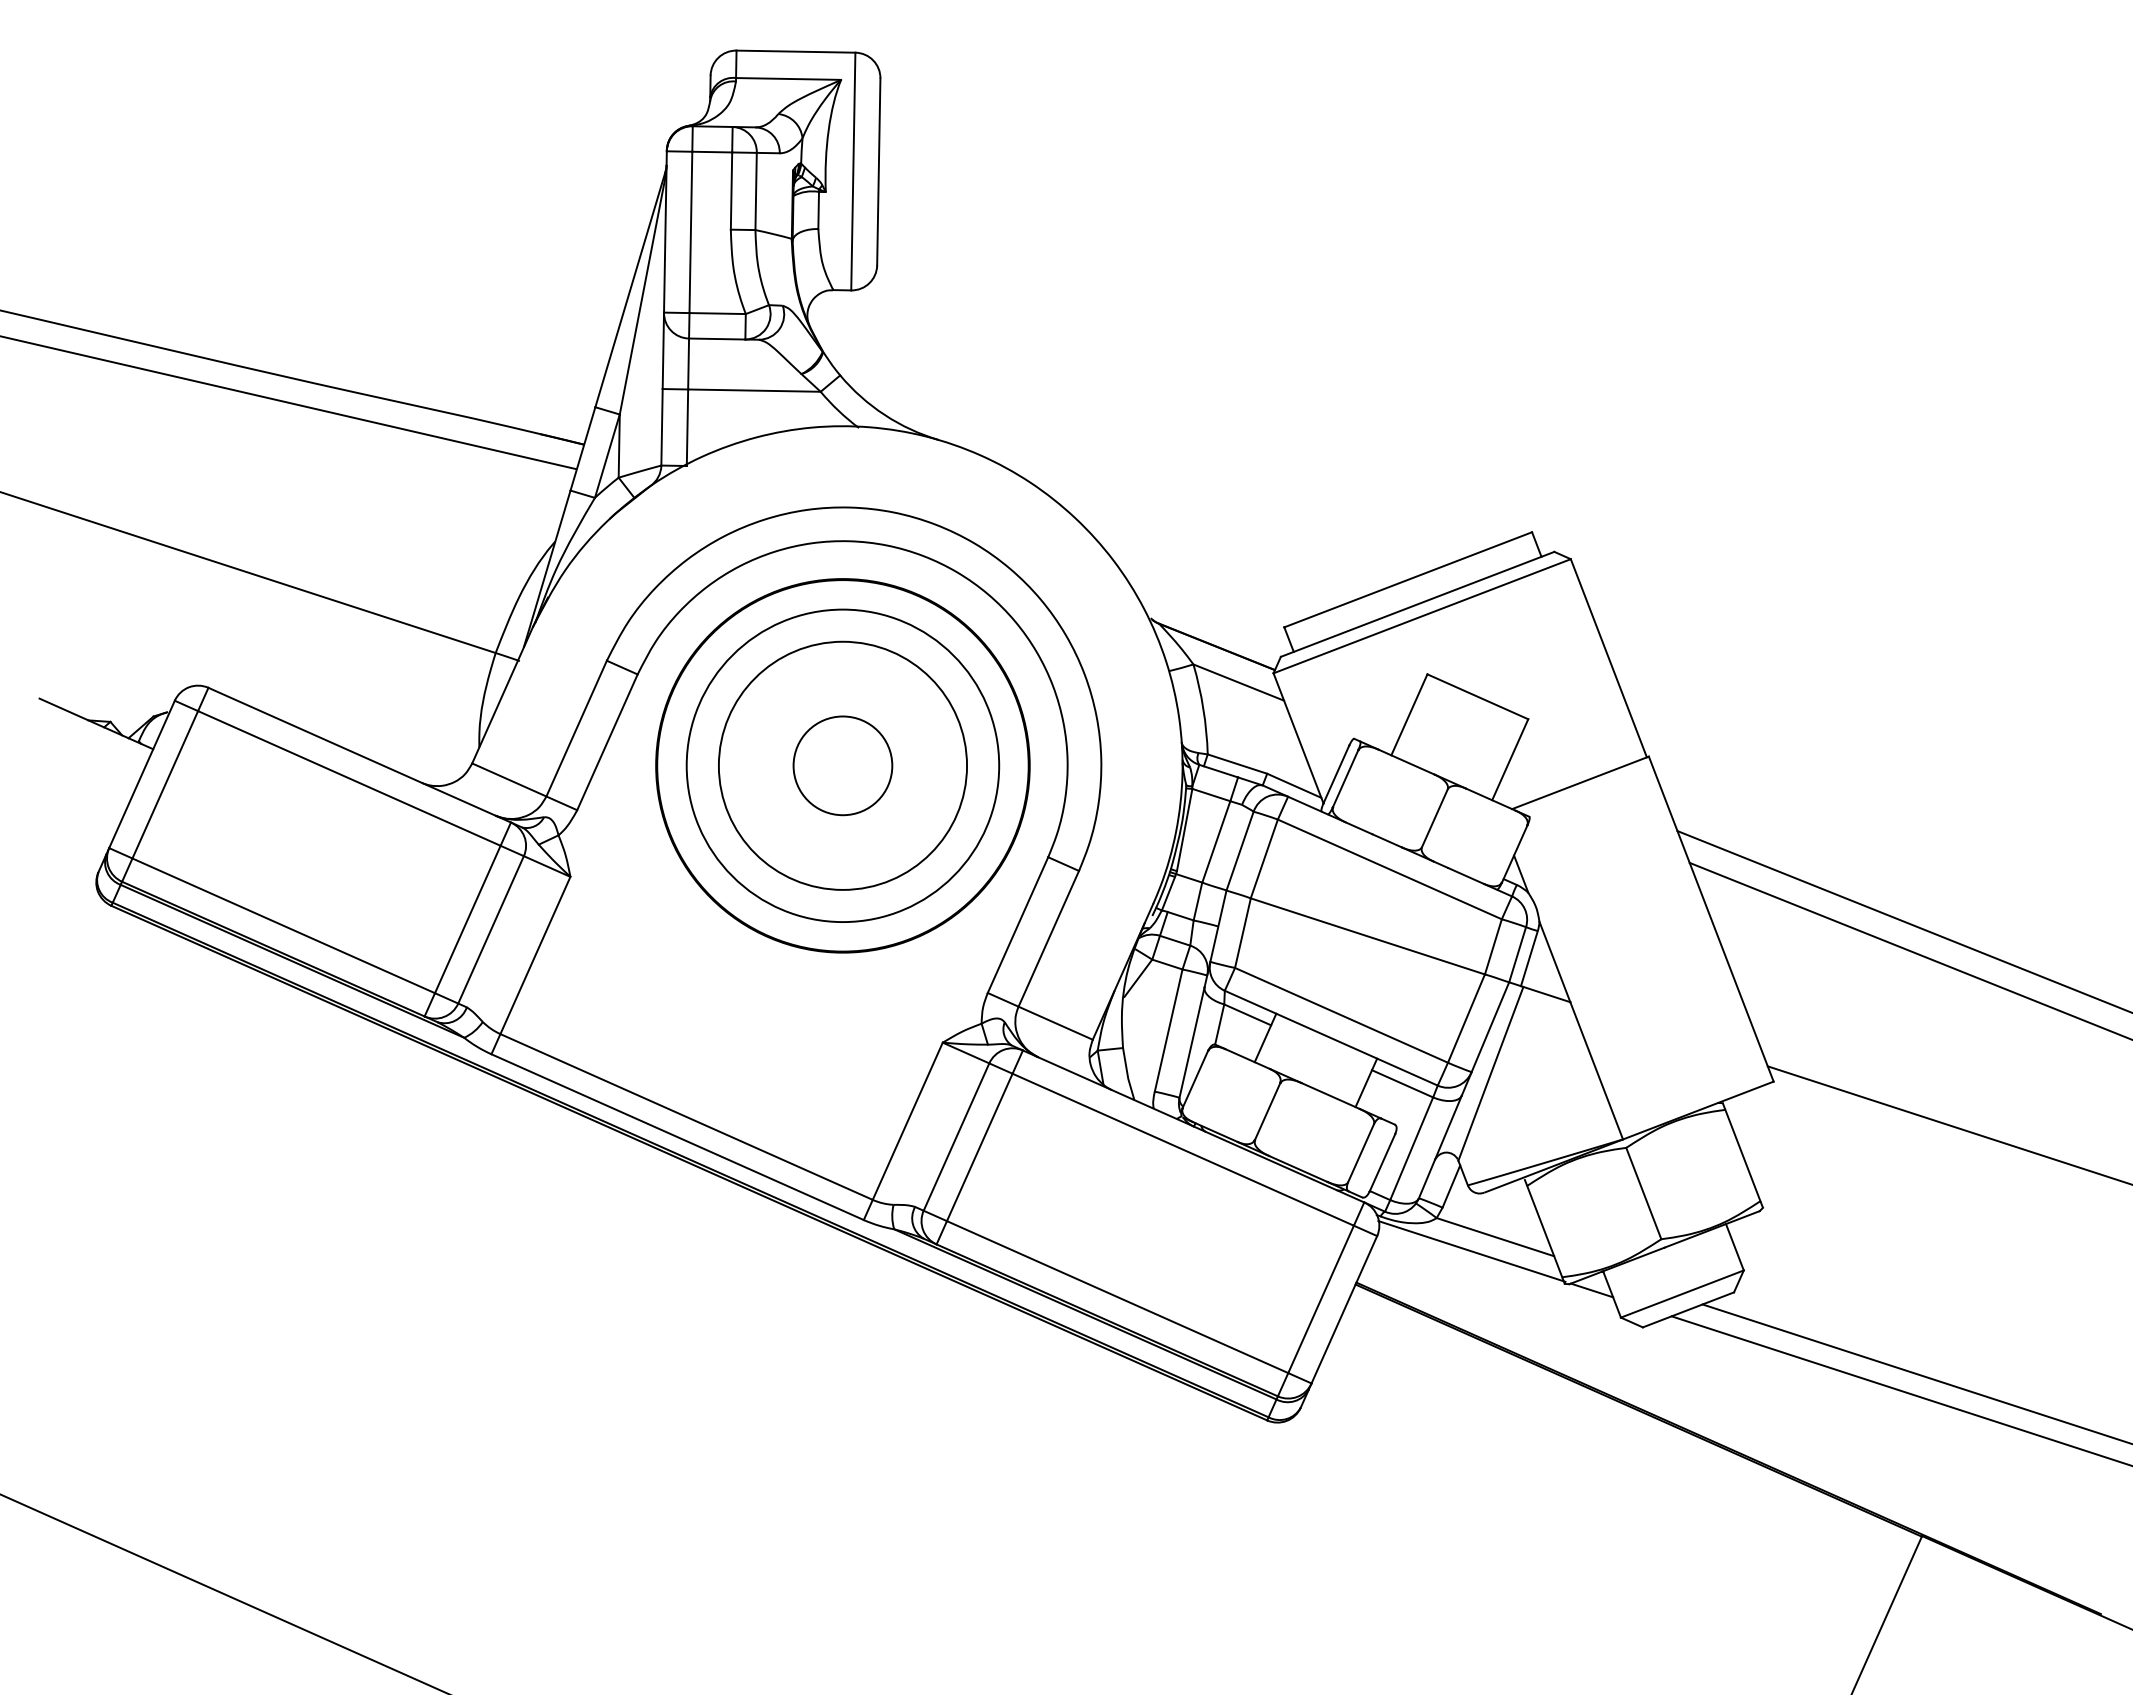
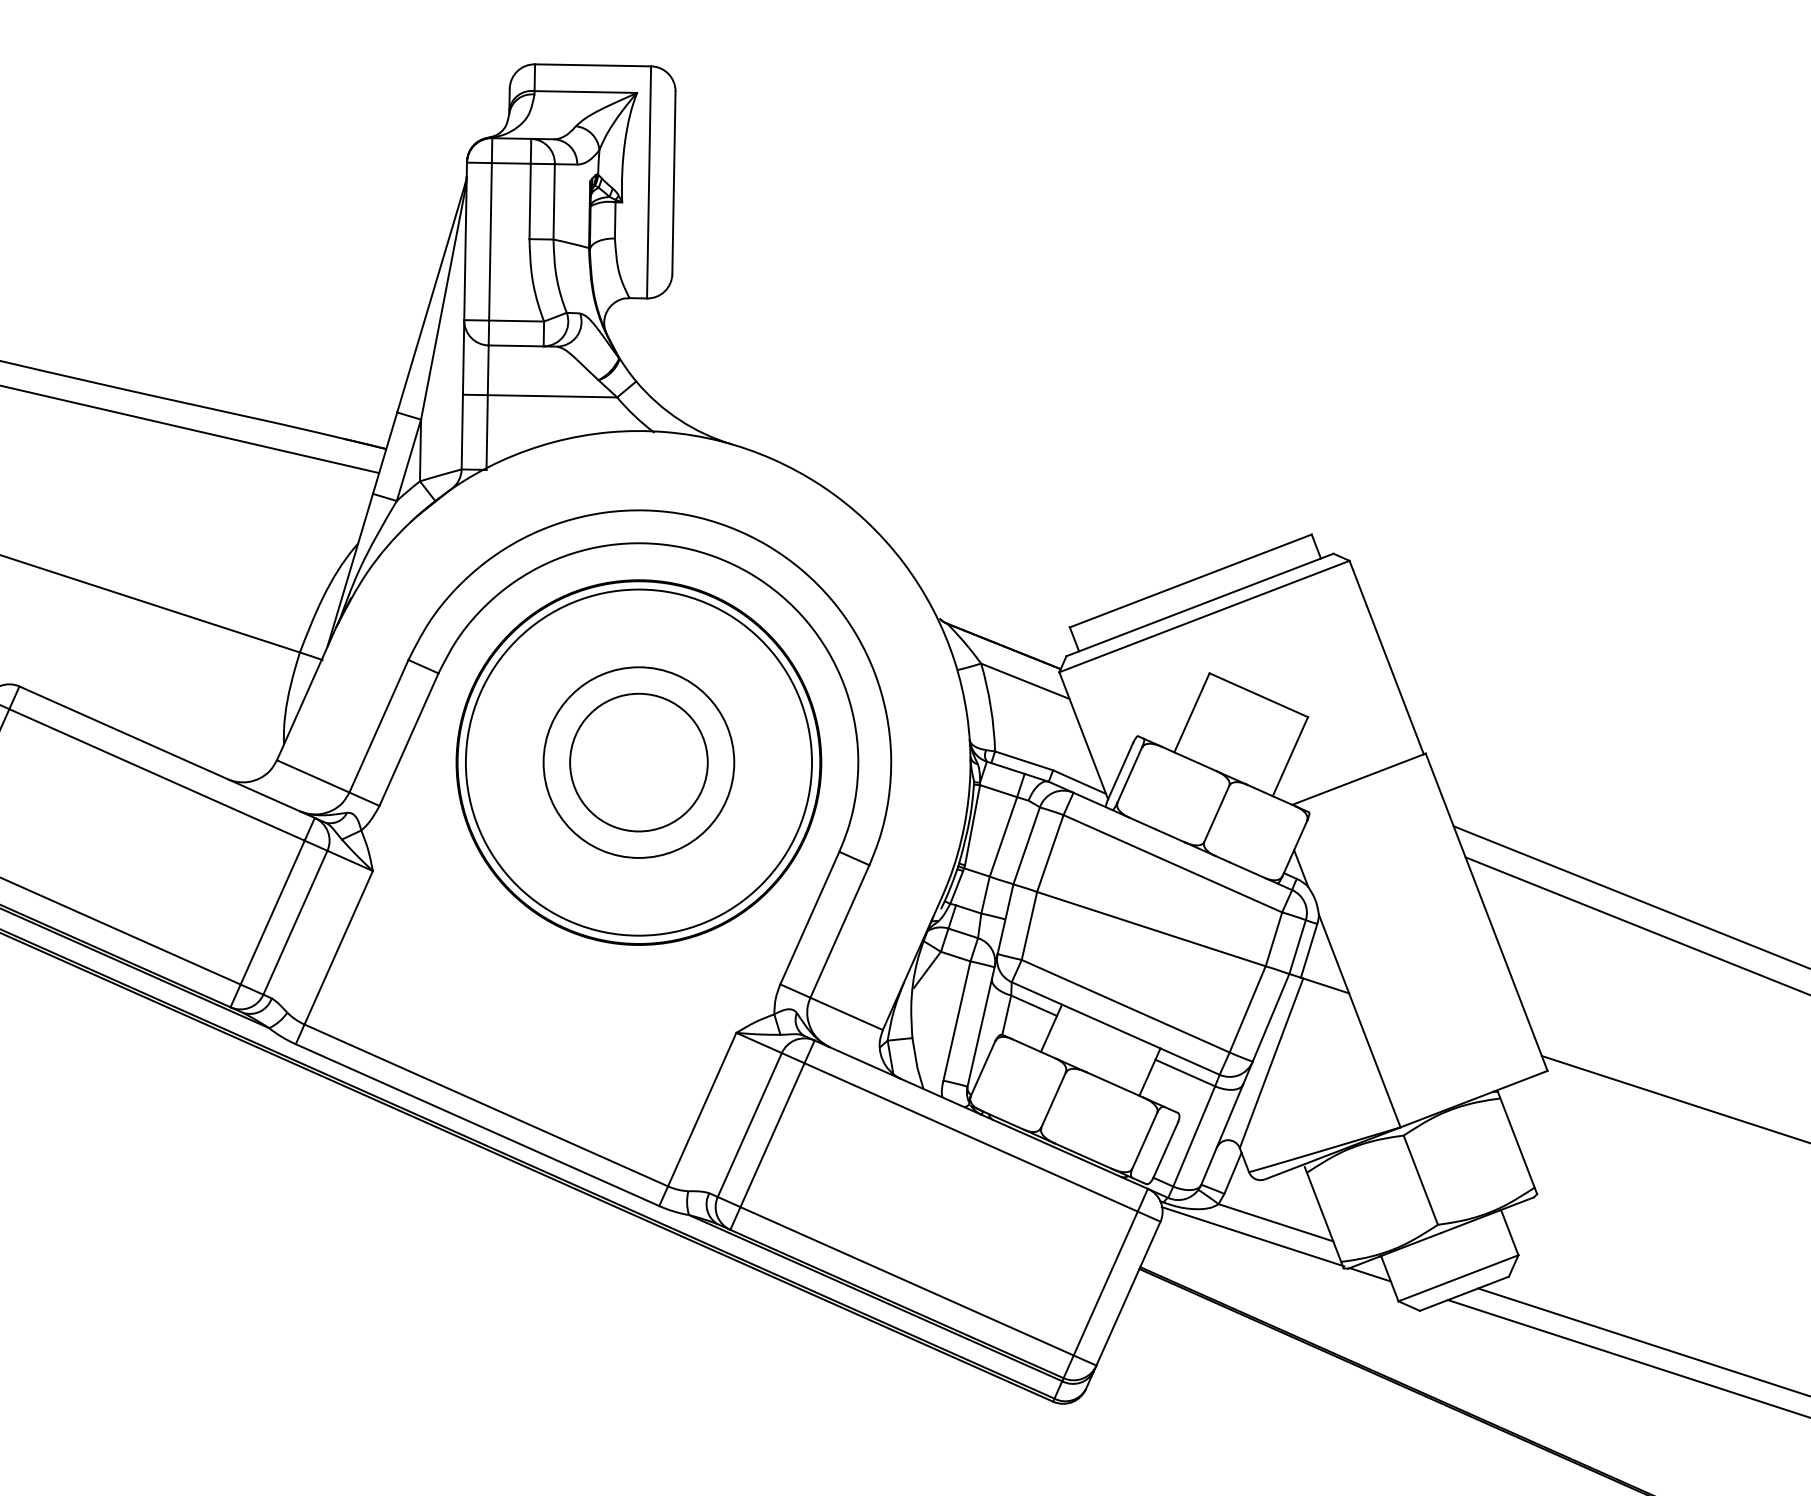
circle: (842, 765) -> (638, 762), size x0.62
circle: (842, 765) -> (638, 762), size x1.43
circle: (842, 765) -> (638, 762), size x1.43

